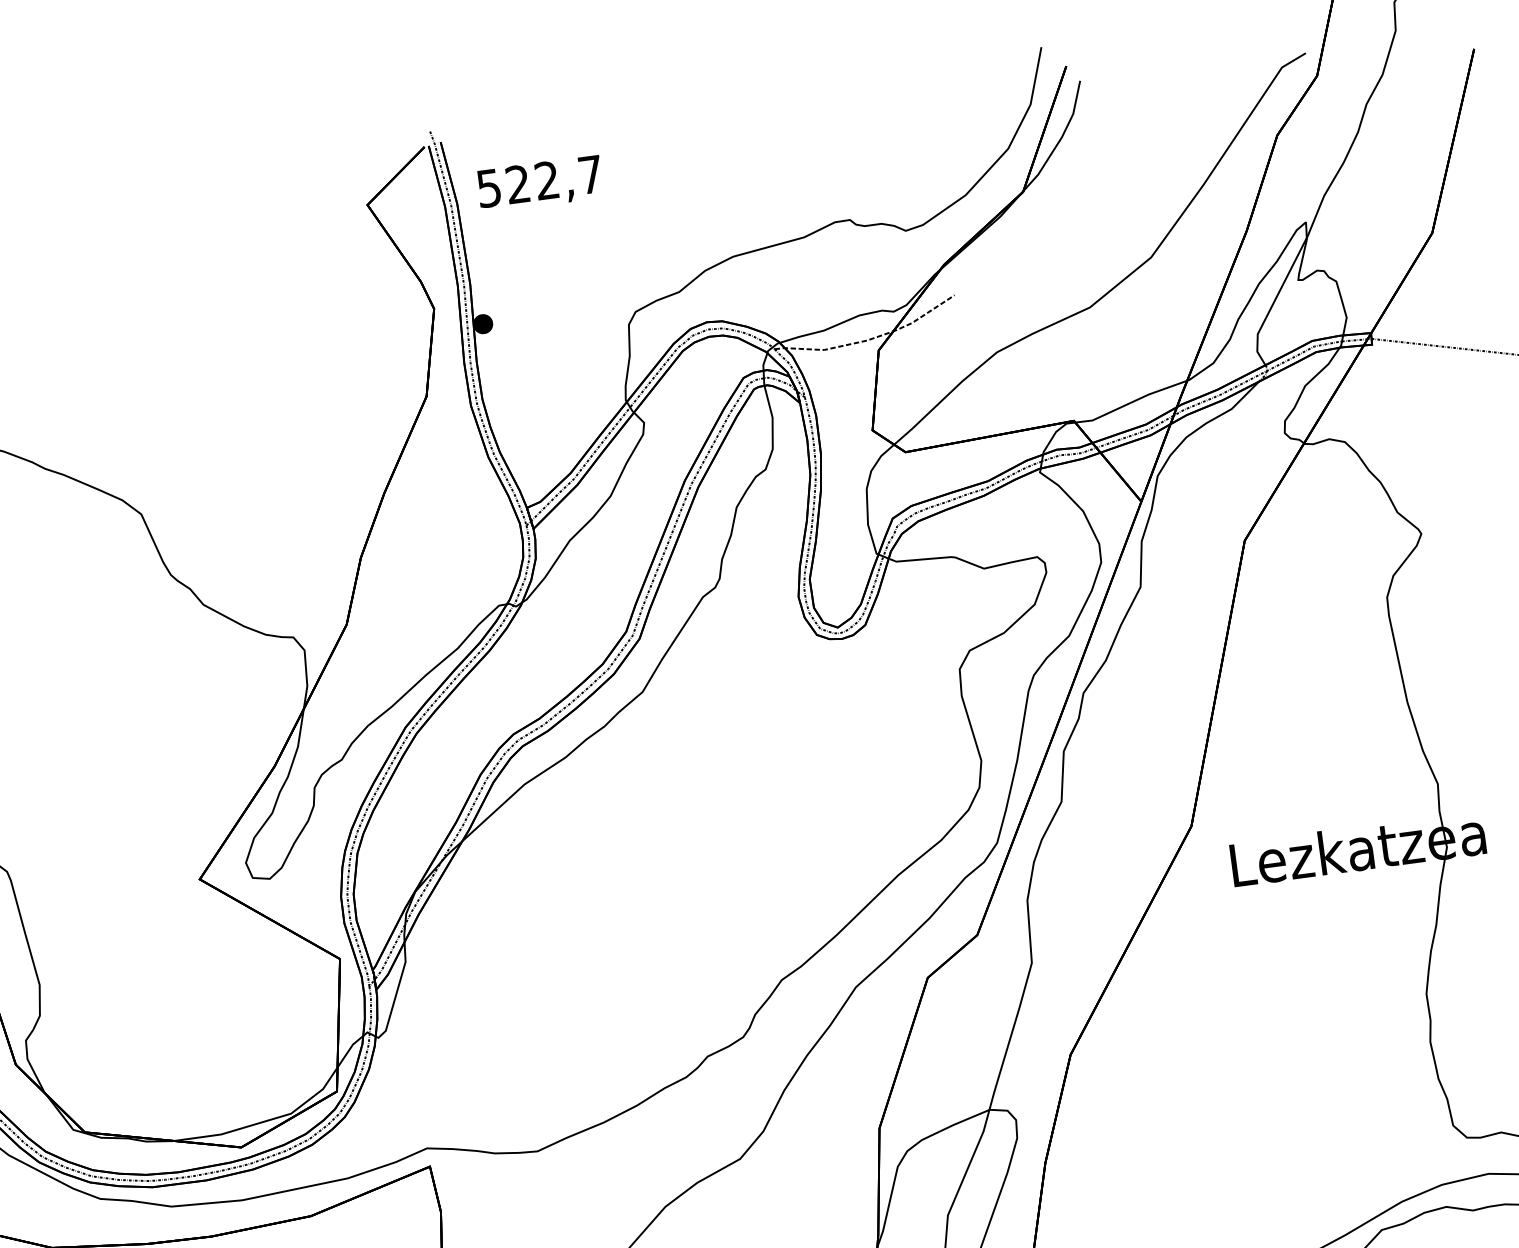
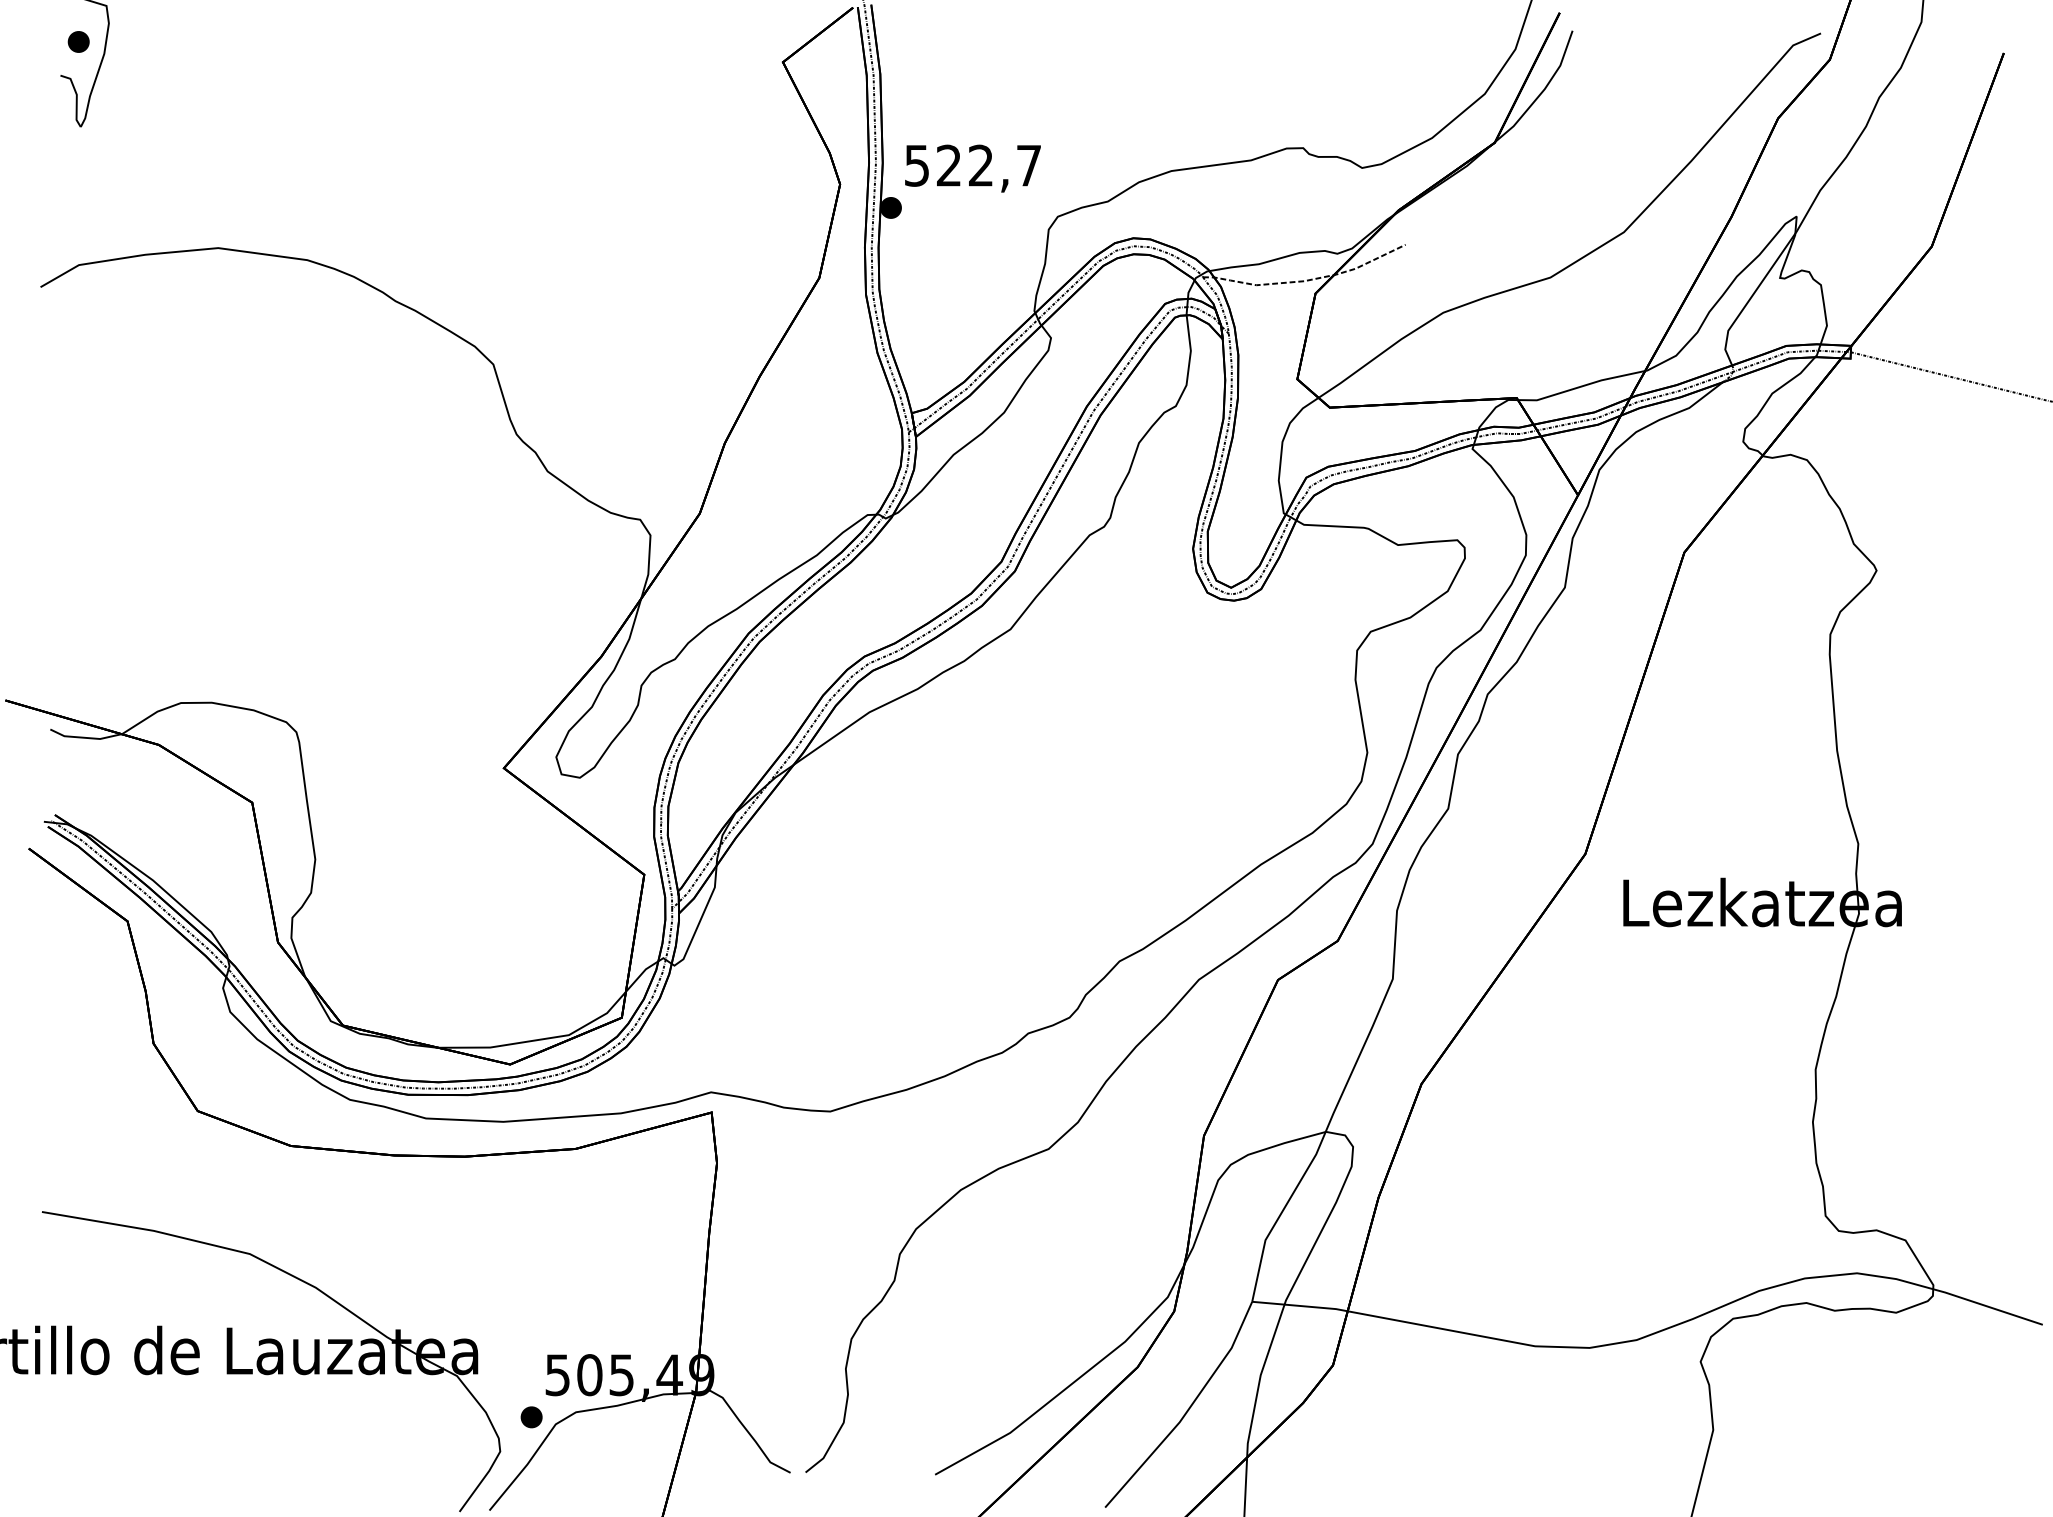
text: (539, 184) -> (972, 168), moved

